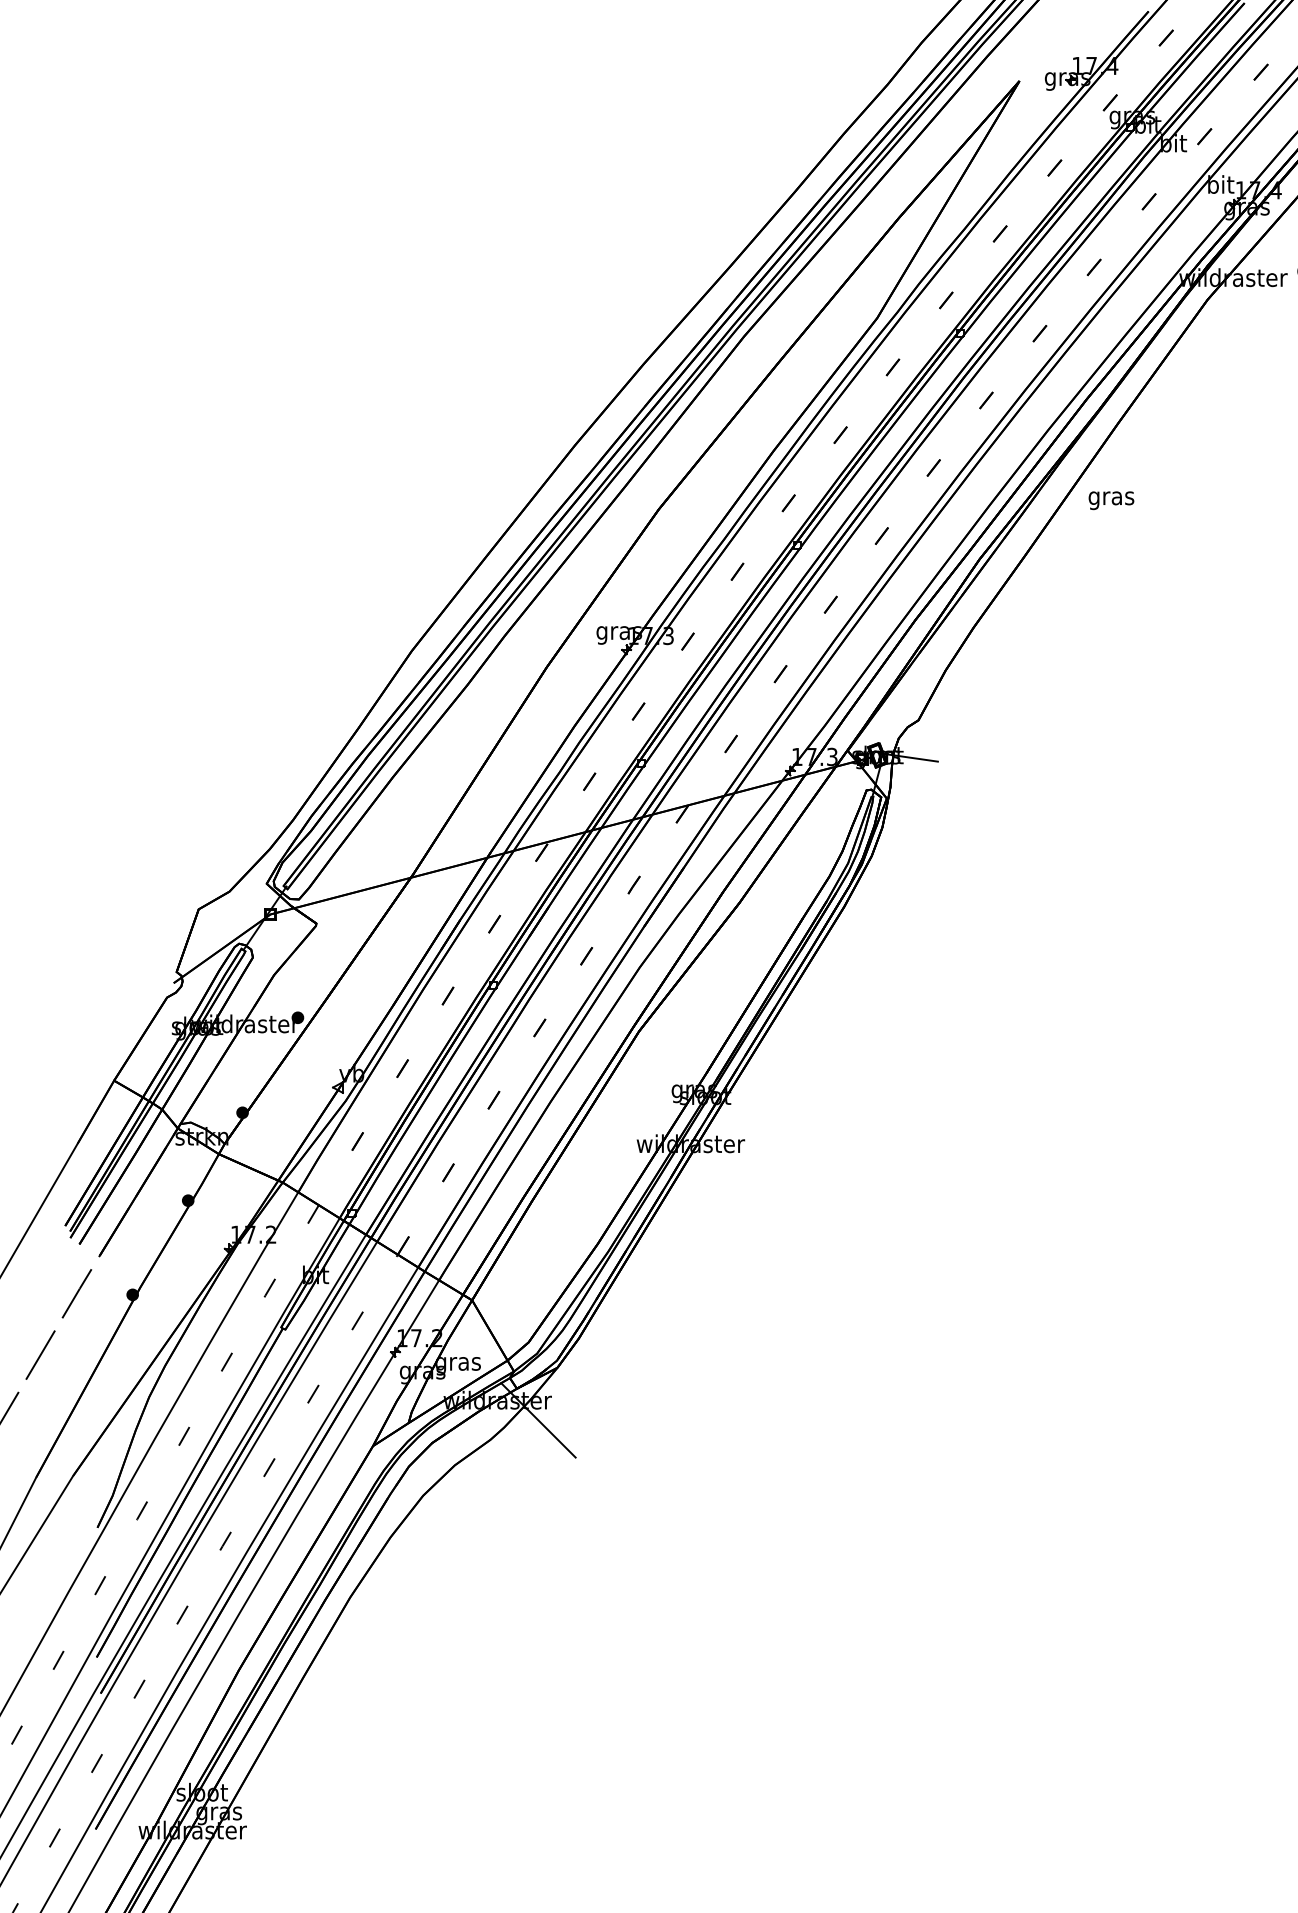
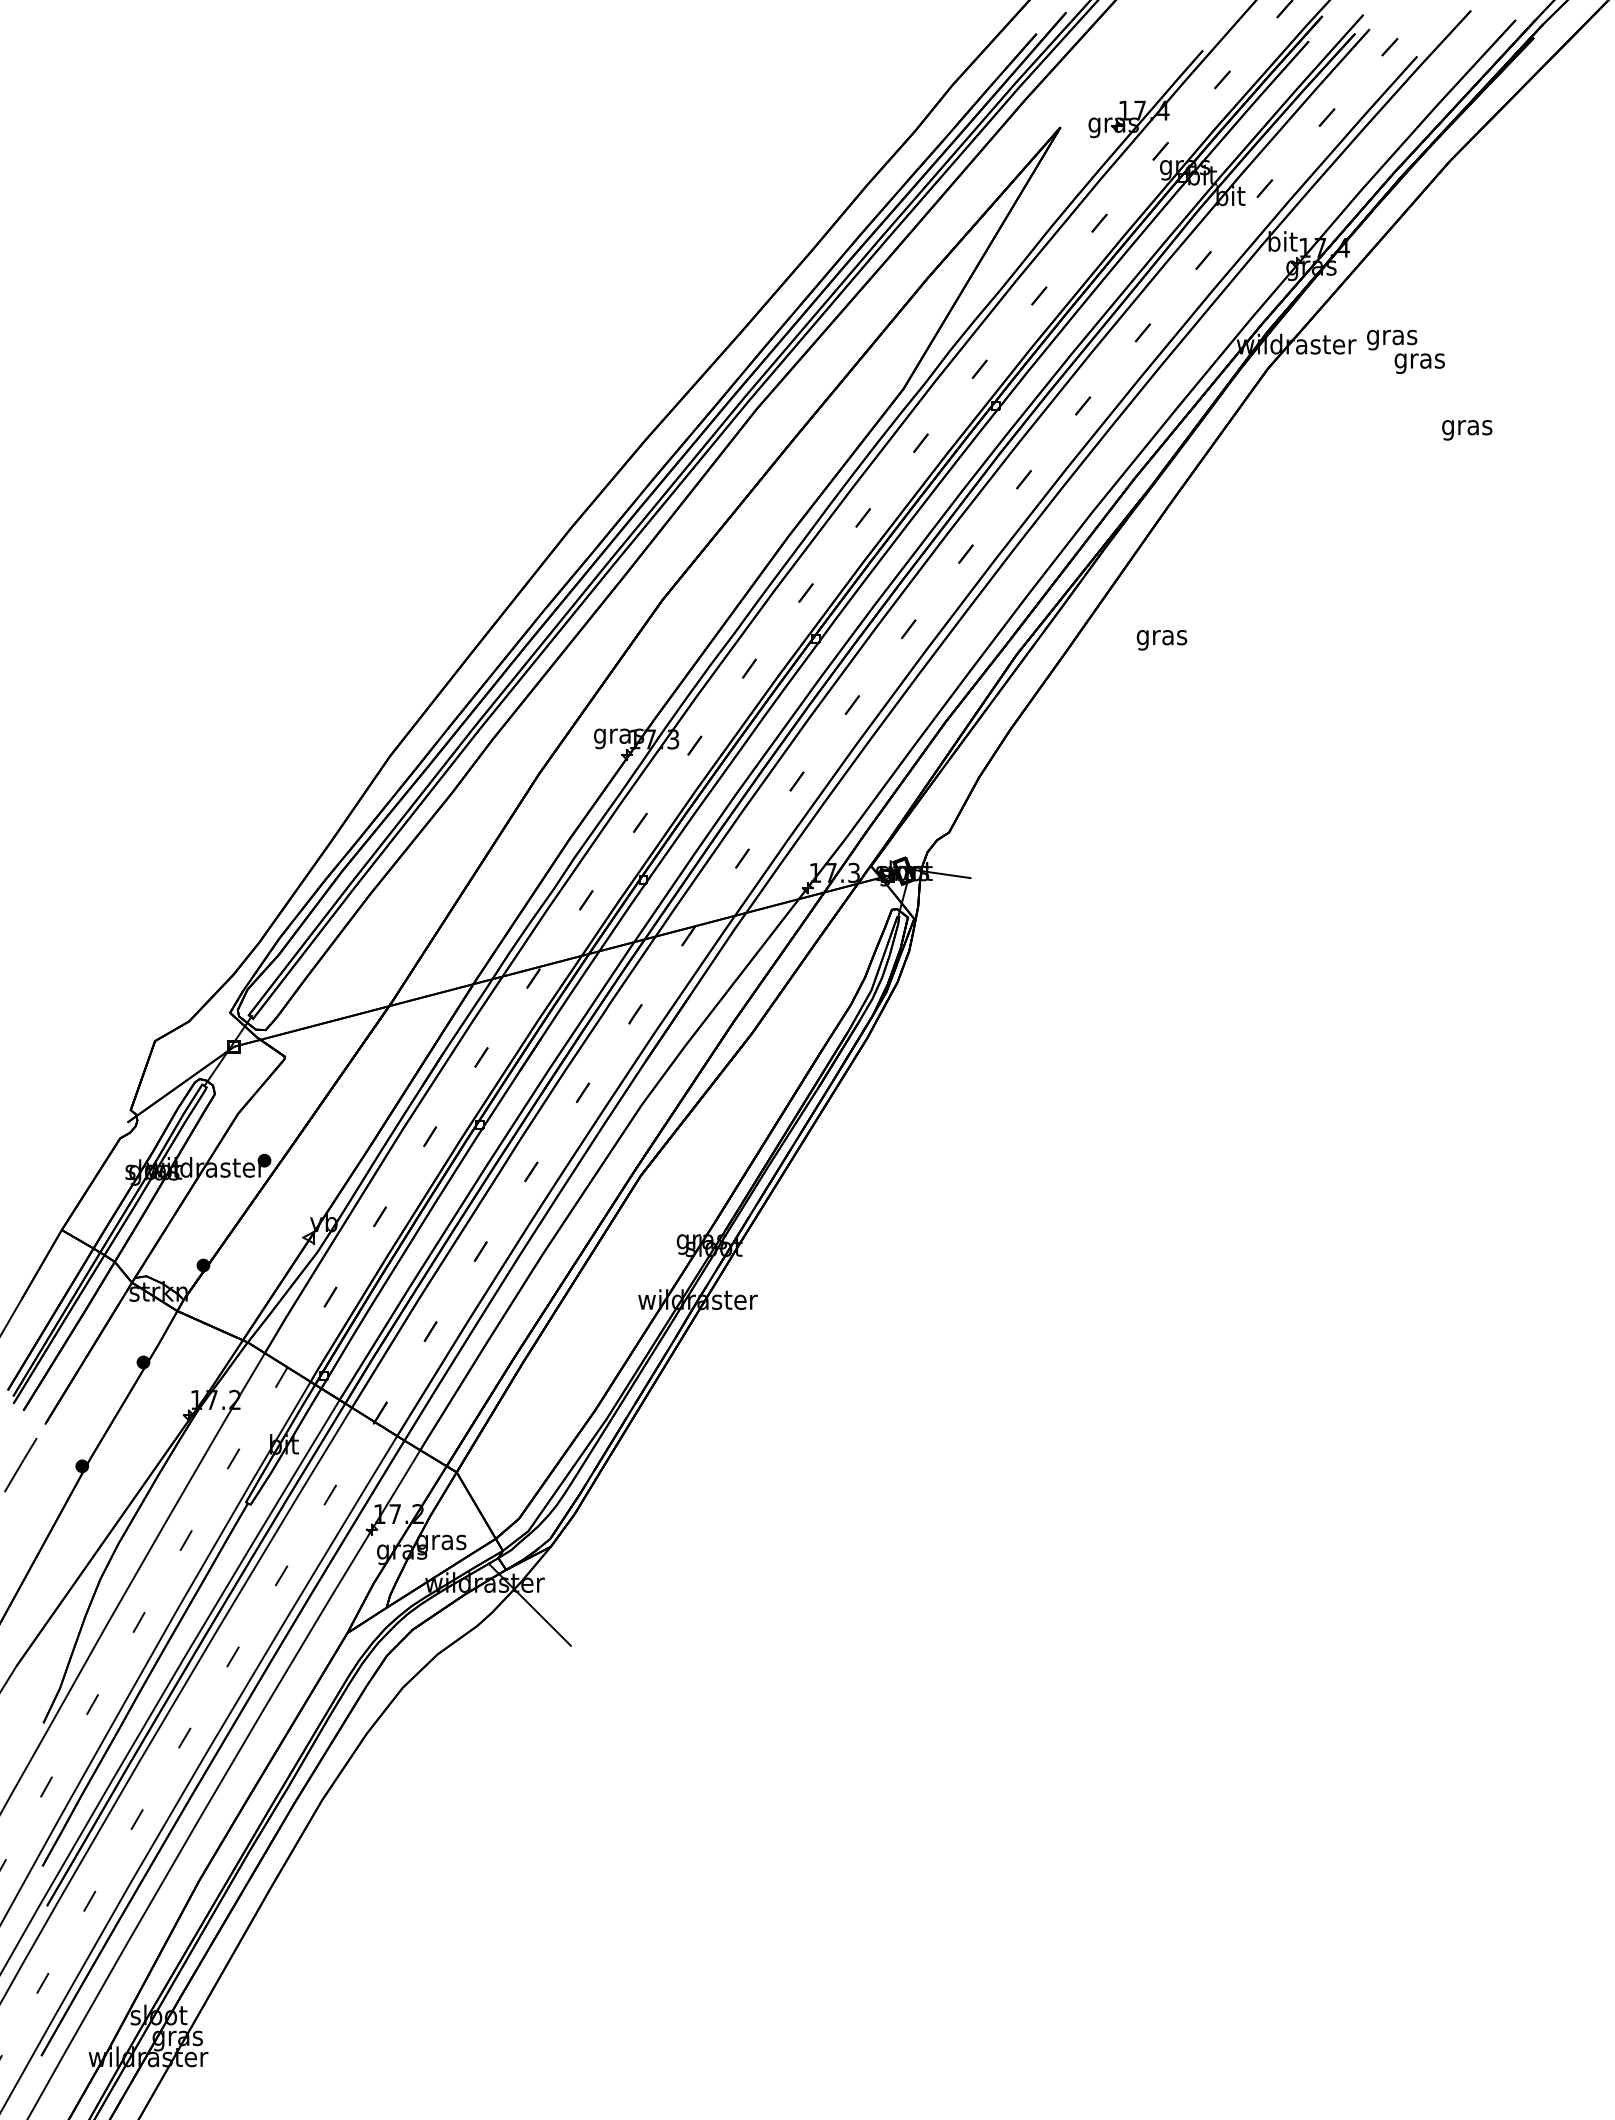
text: (1111, 500) -> (1161, 640), moved

